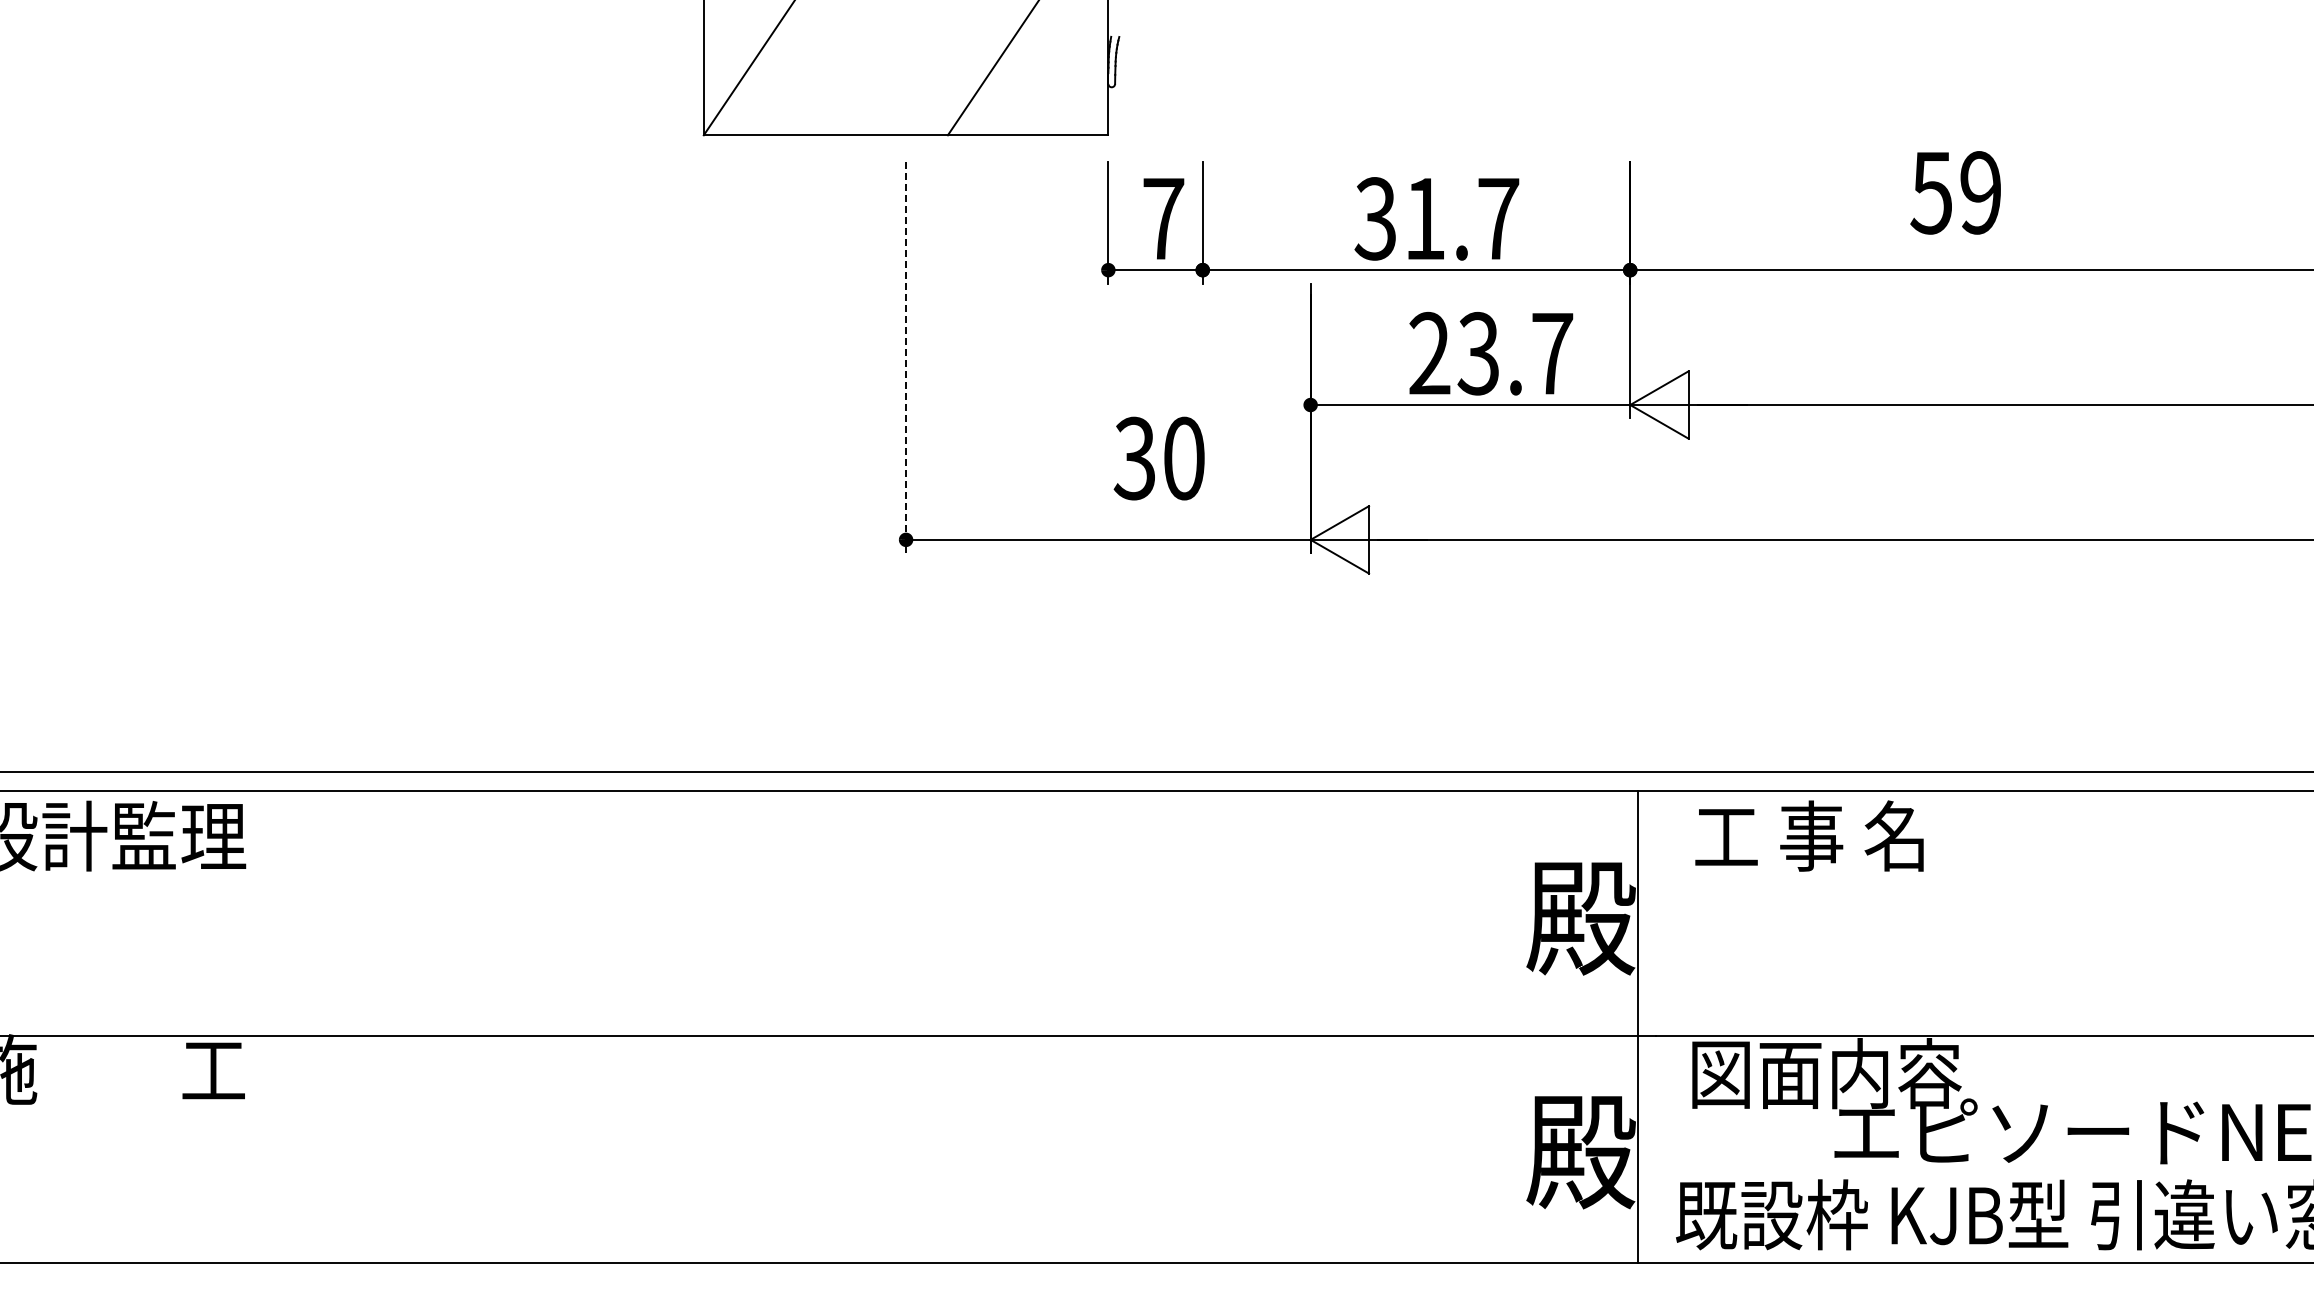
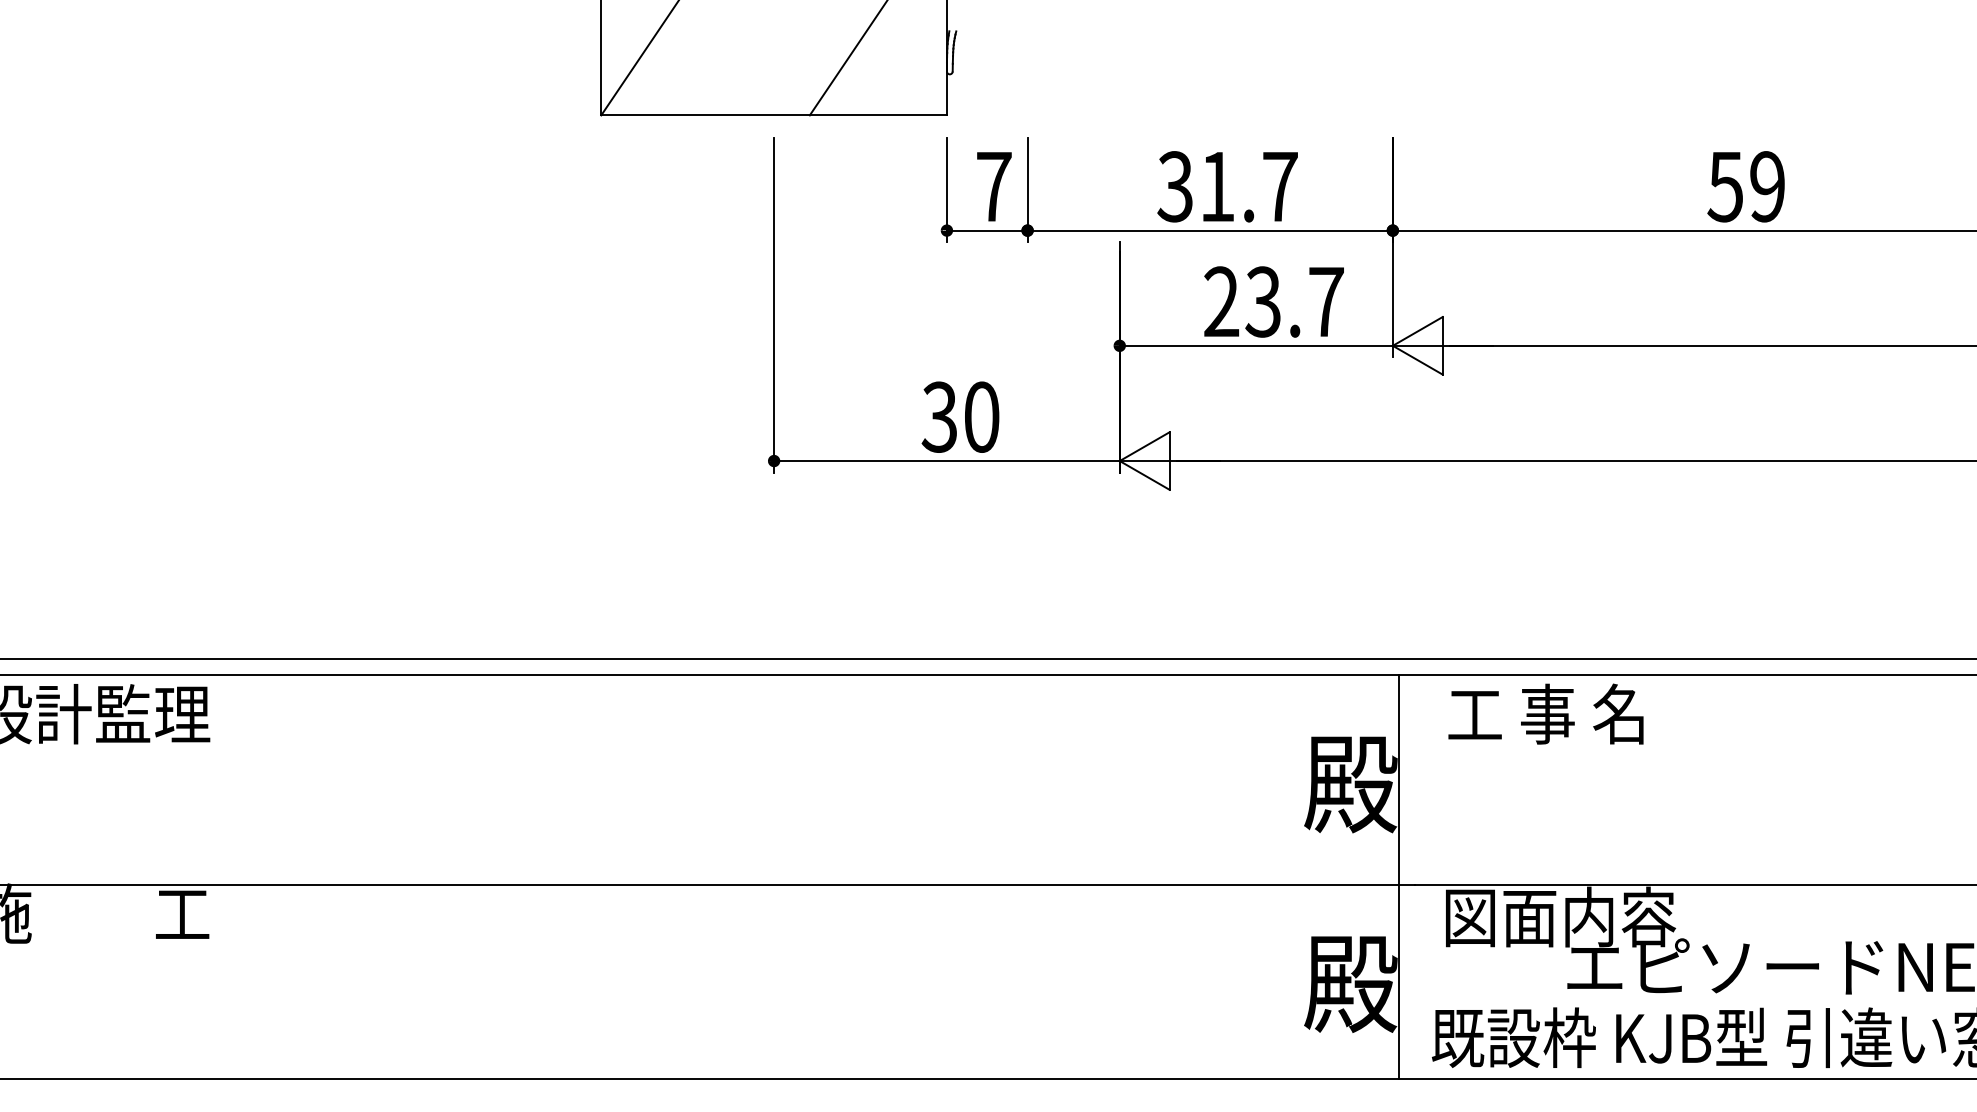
text: (1955, 192) -> (1745, 186), moved
line: (906, 357) -> (774, 305), dashed -> solid
text: (1158, 458) -> (959, 417), moved

